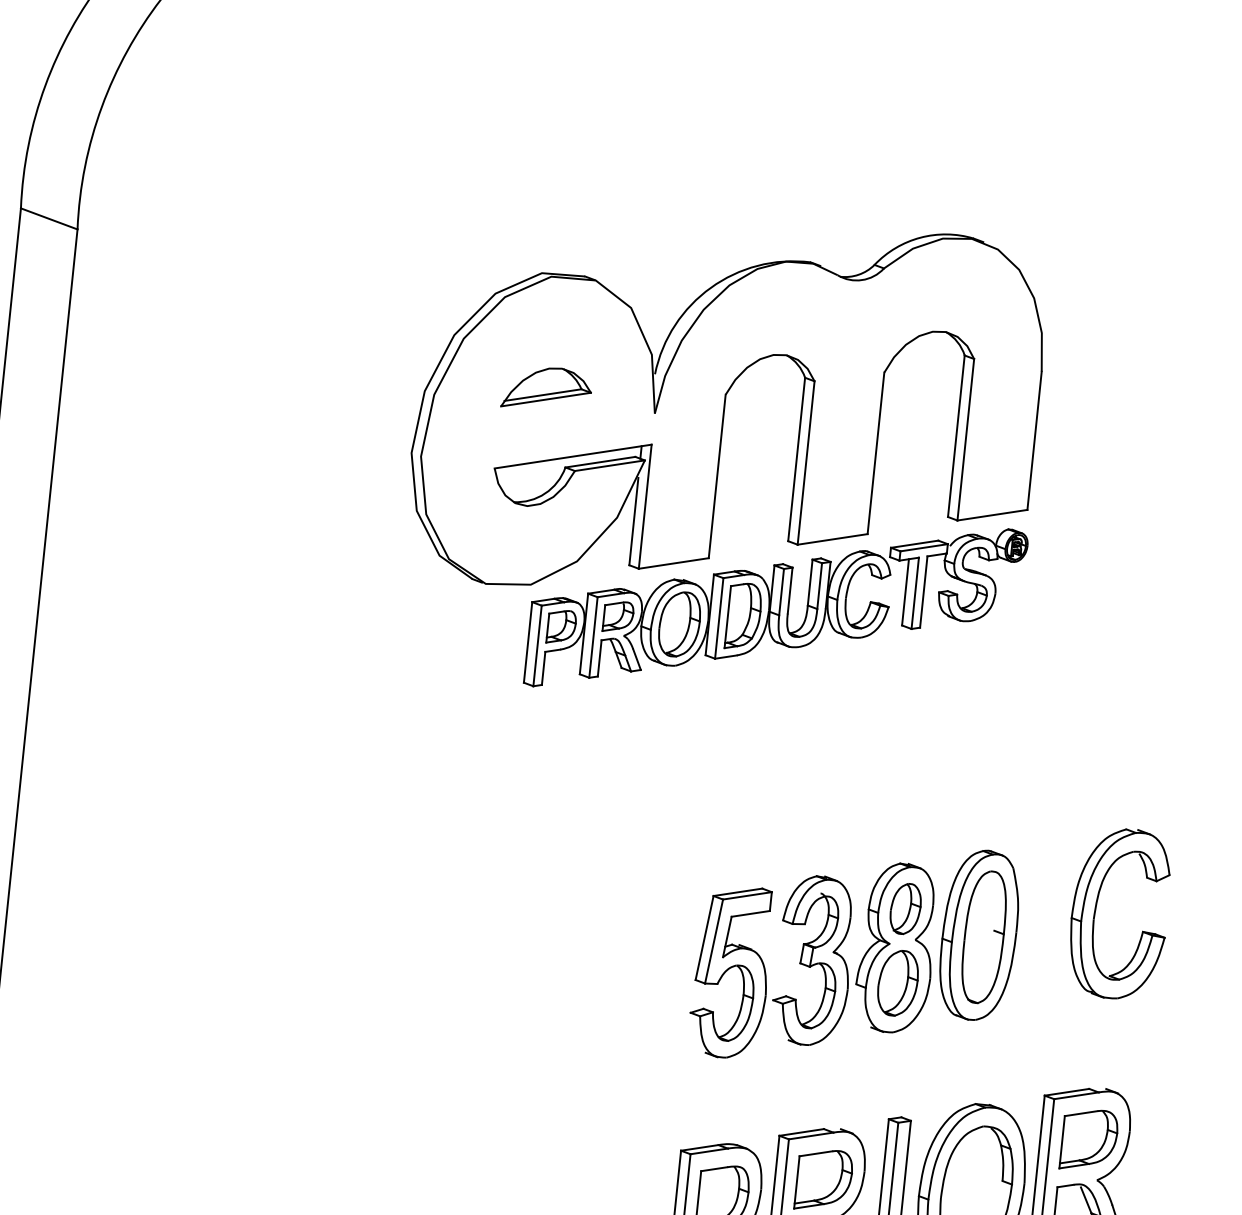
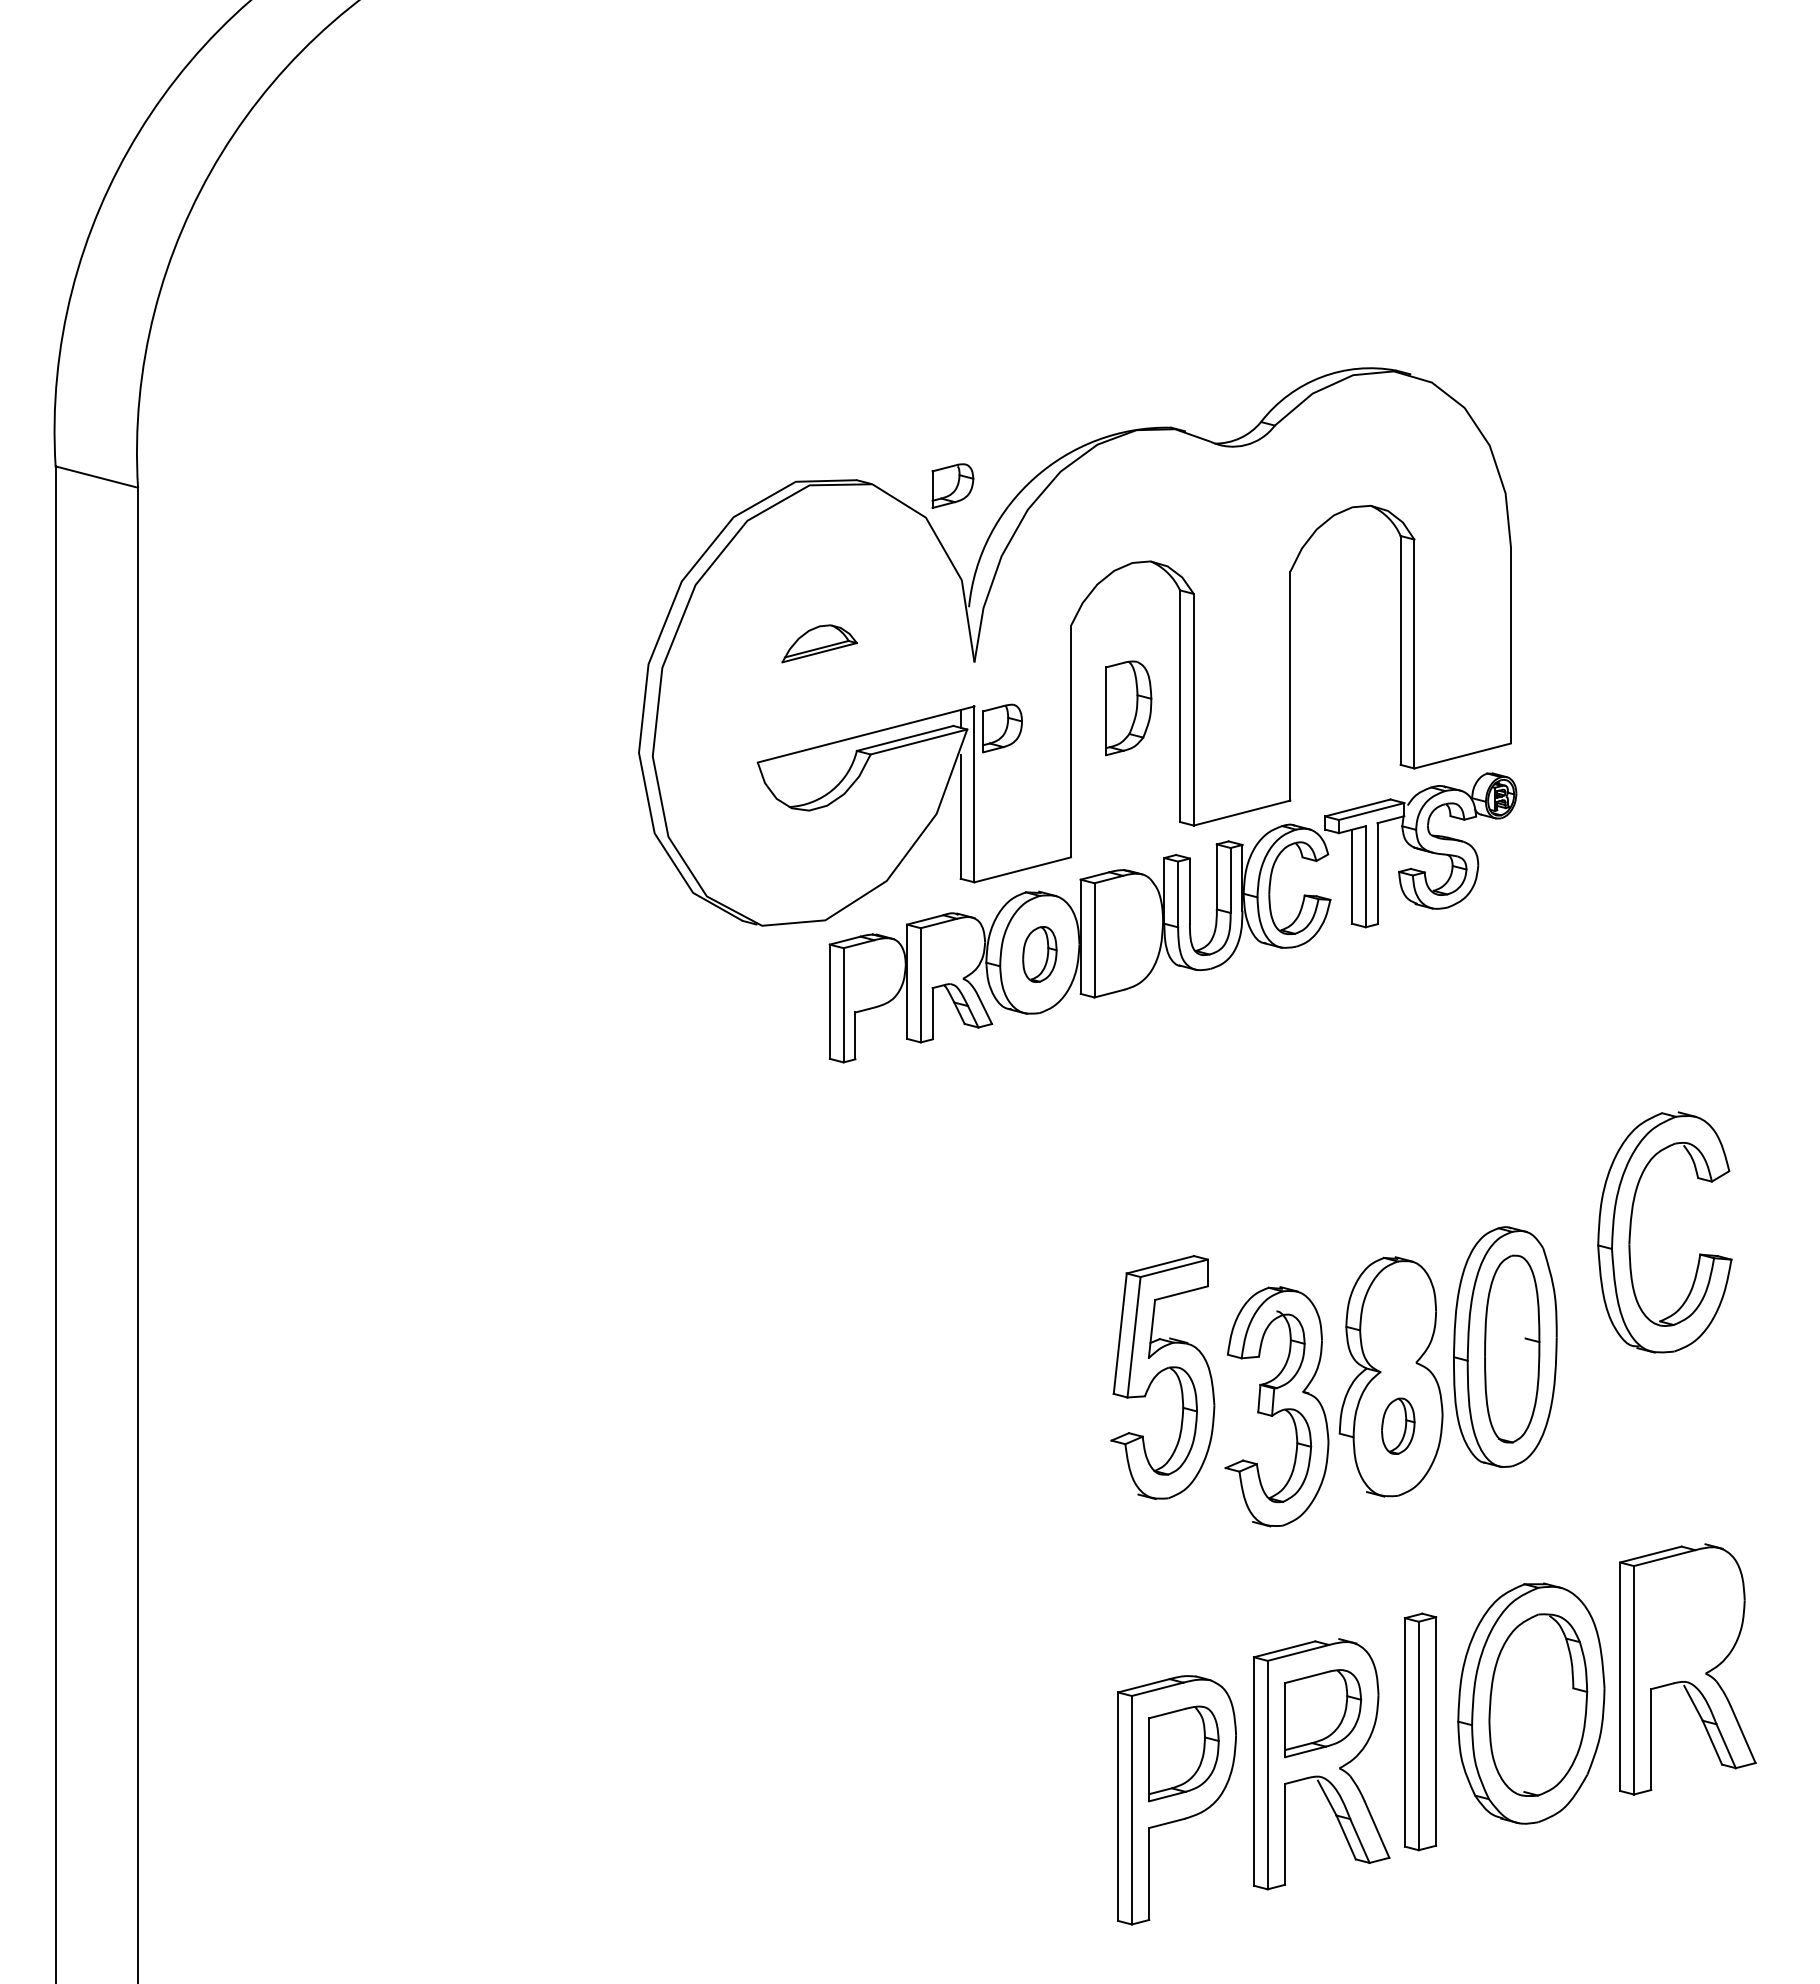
part: (546, 388) -> (819, 643), size x0.6
part: (618, 616) -> (952, 485), moved
part: (743, 616) -> (1128, 708), moved
part: (679, 624) -> (1039, 954), size x0.6
part: (561, 627) -> (1002, 728), moved
part: (905, 908) -> (1397, 1320), removed
part: (1096, 909) -> (1631, 1230), moved
part: (731, 971) -> (1162, 1377), moved
part: (898, 983) -> (1398, 1426), size x0.6
part: (1089, 1140) -> (1689, 1618), removed

